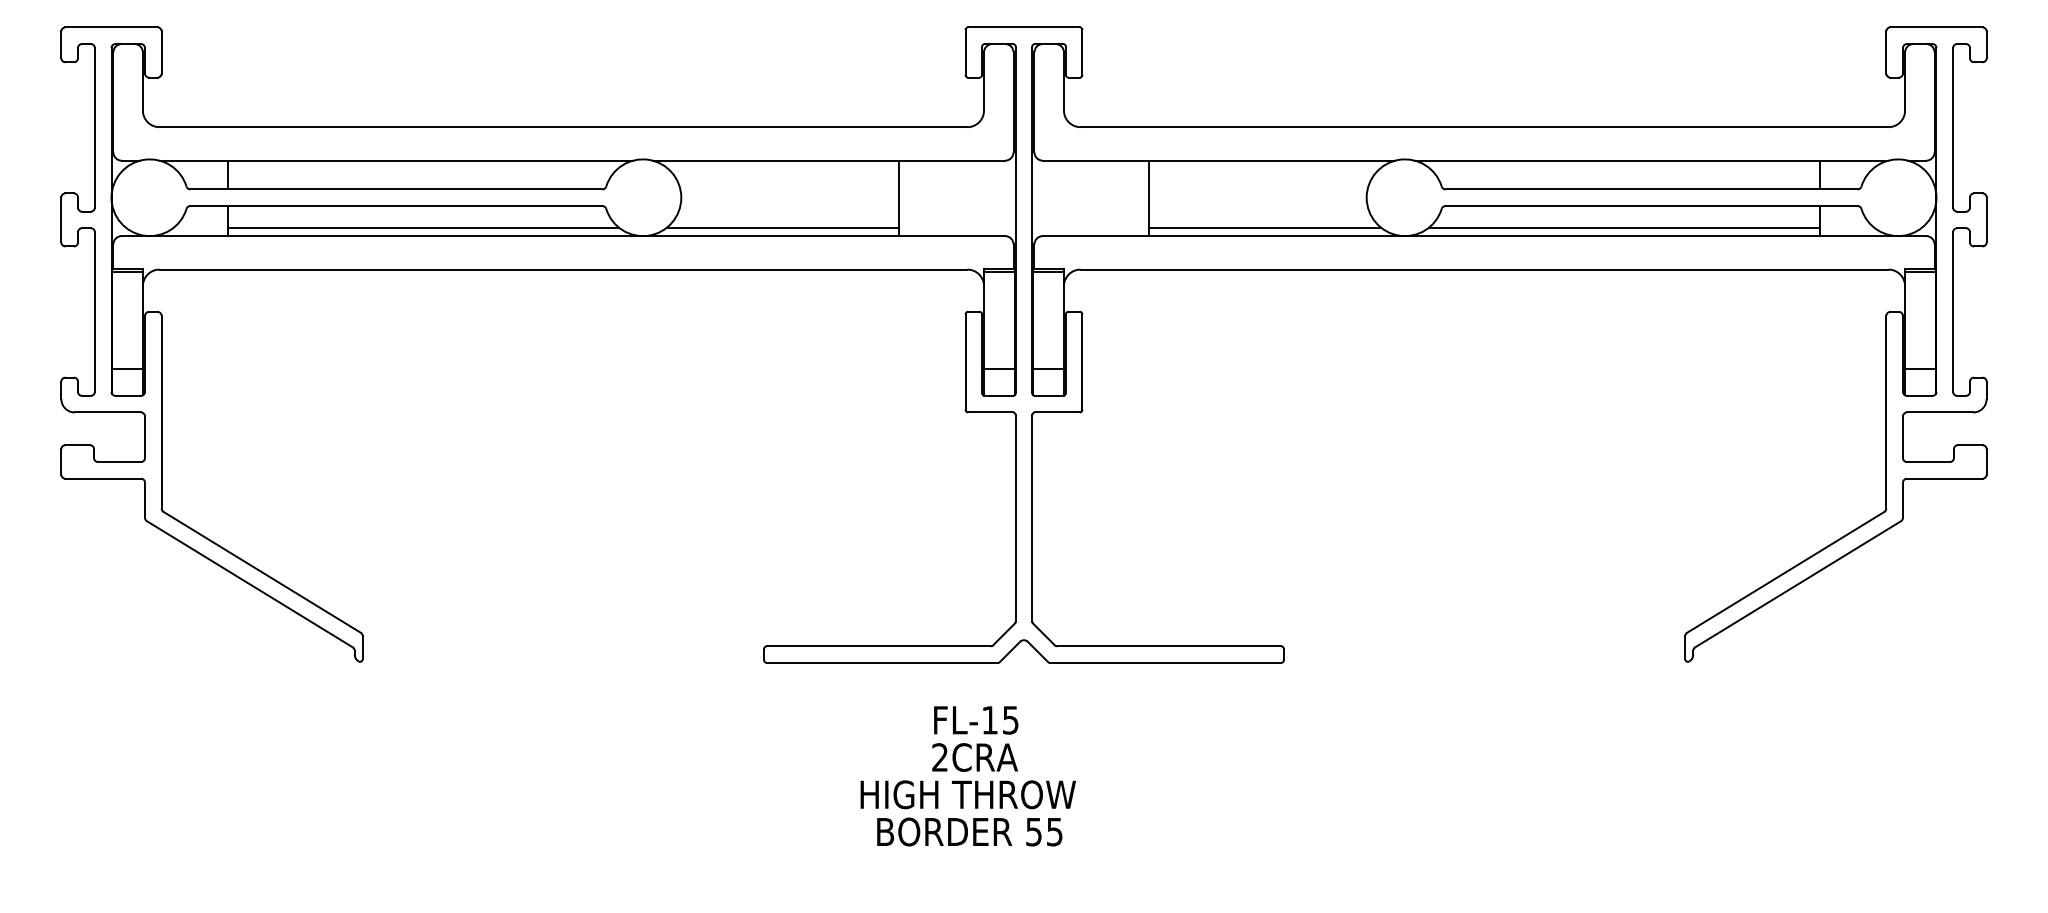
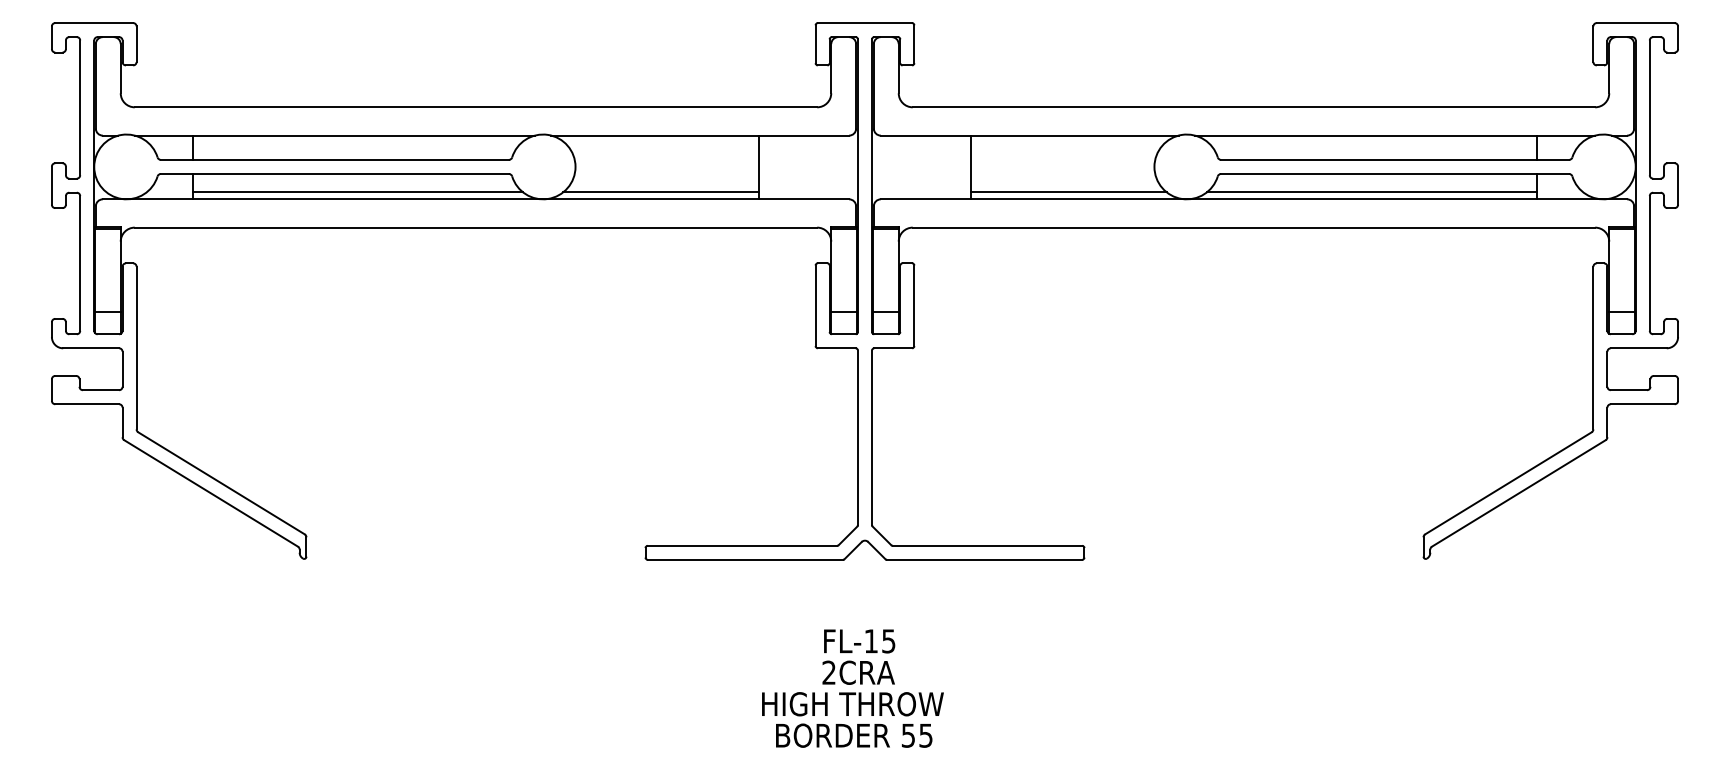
text: (967, 776) -> (852, 688), moved

